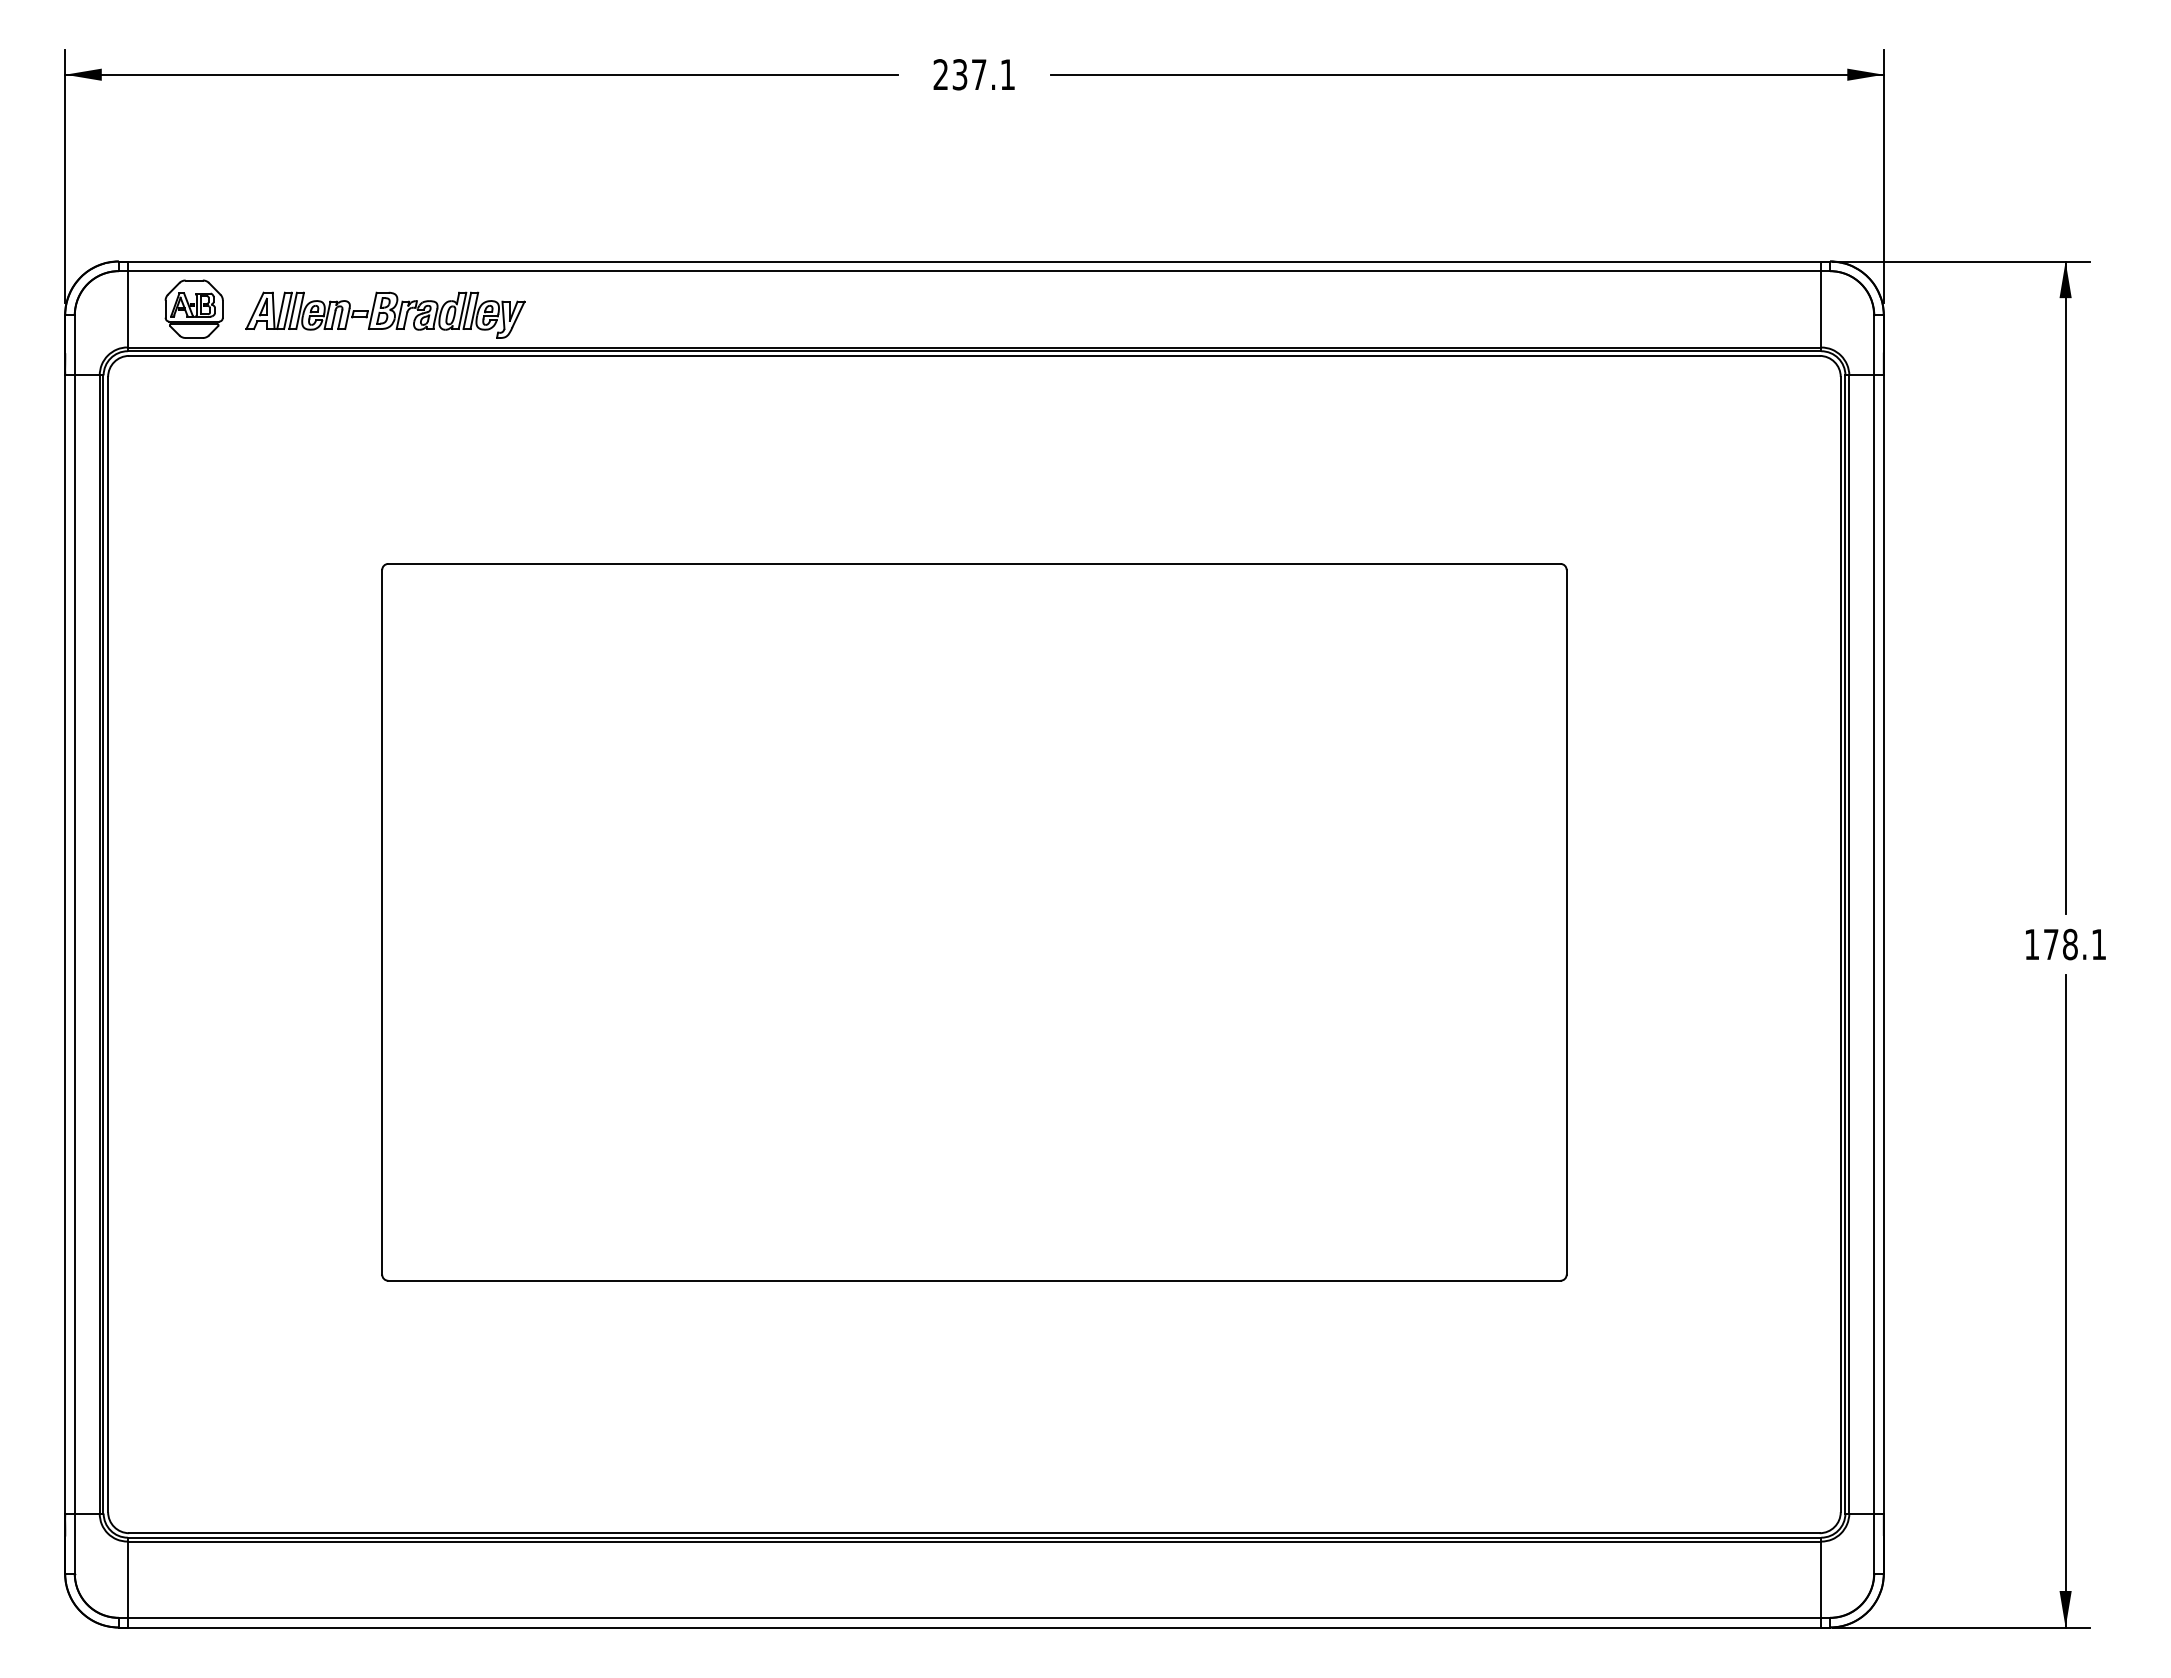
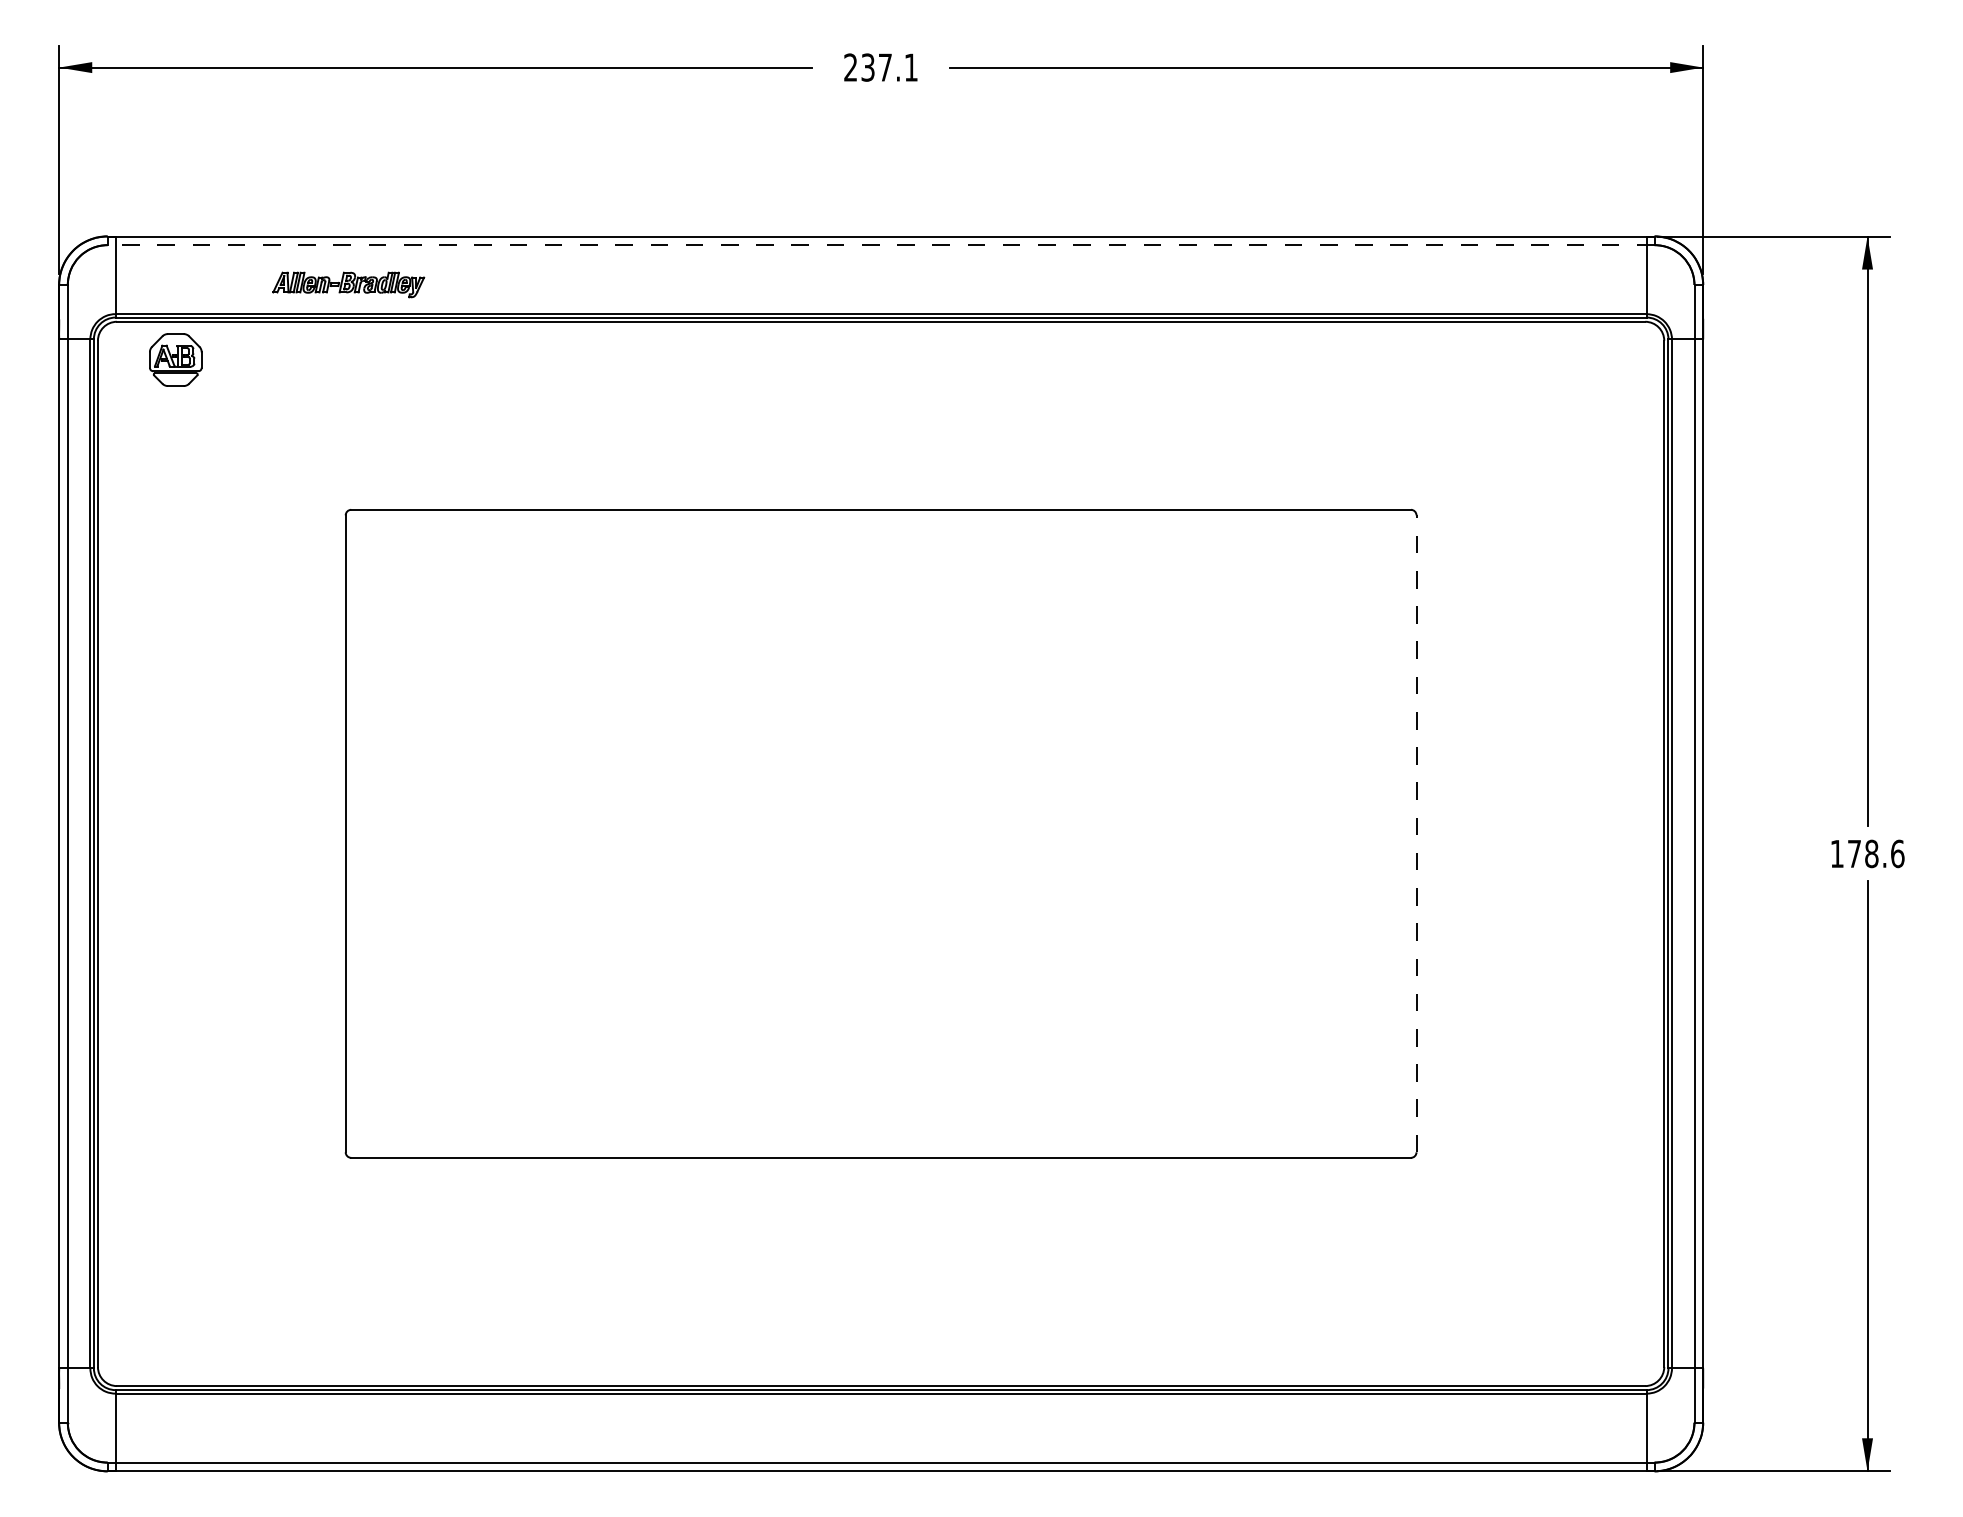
line: (974, 271) -> (881, 245), solid -> dashed
part: (193, 308) -> (175, 359), moved
part: (385, 314) -> (348, 284), size x0.6
line: (1566, 921) -> (1416, 833), solid -> dashed
text: (2098, 944) -> (1897, 853), 178.1 -> 178.6

